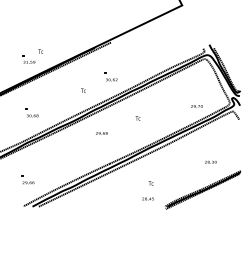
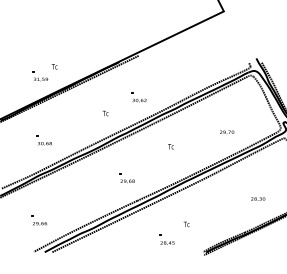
text: (196, 106) -> (226, 132), moved
text: (101, 133) -> (127, 181), moved
text: (147, 198) -> (166, 242), moved

